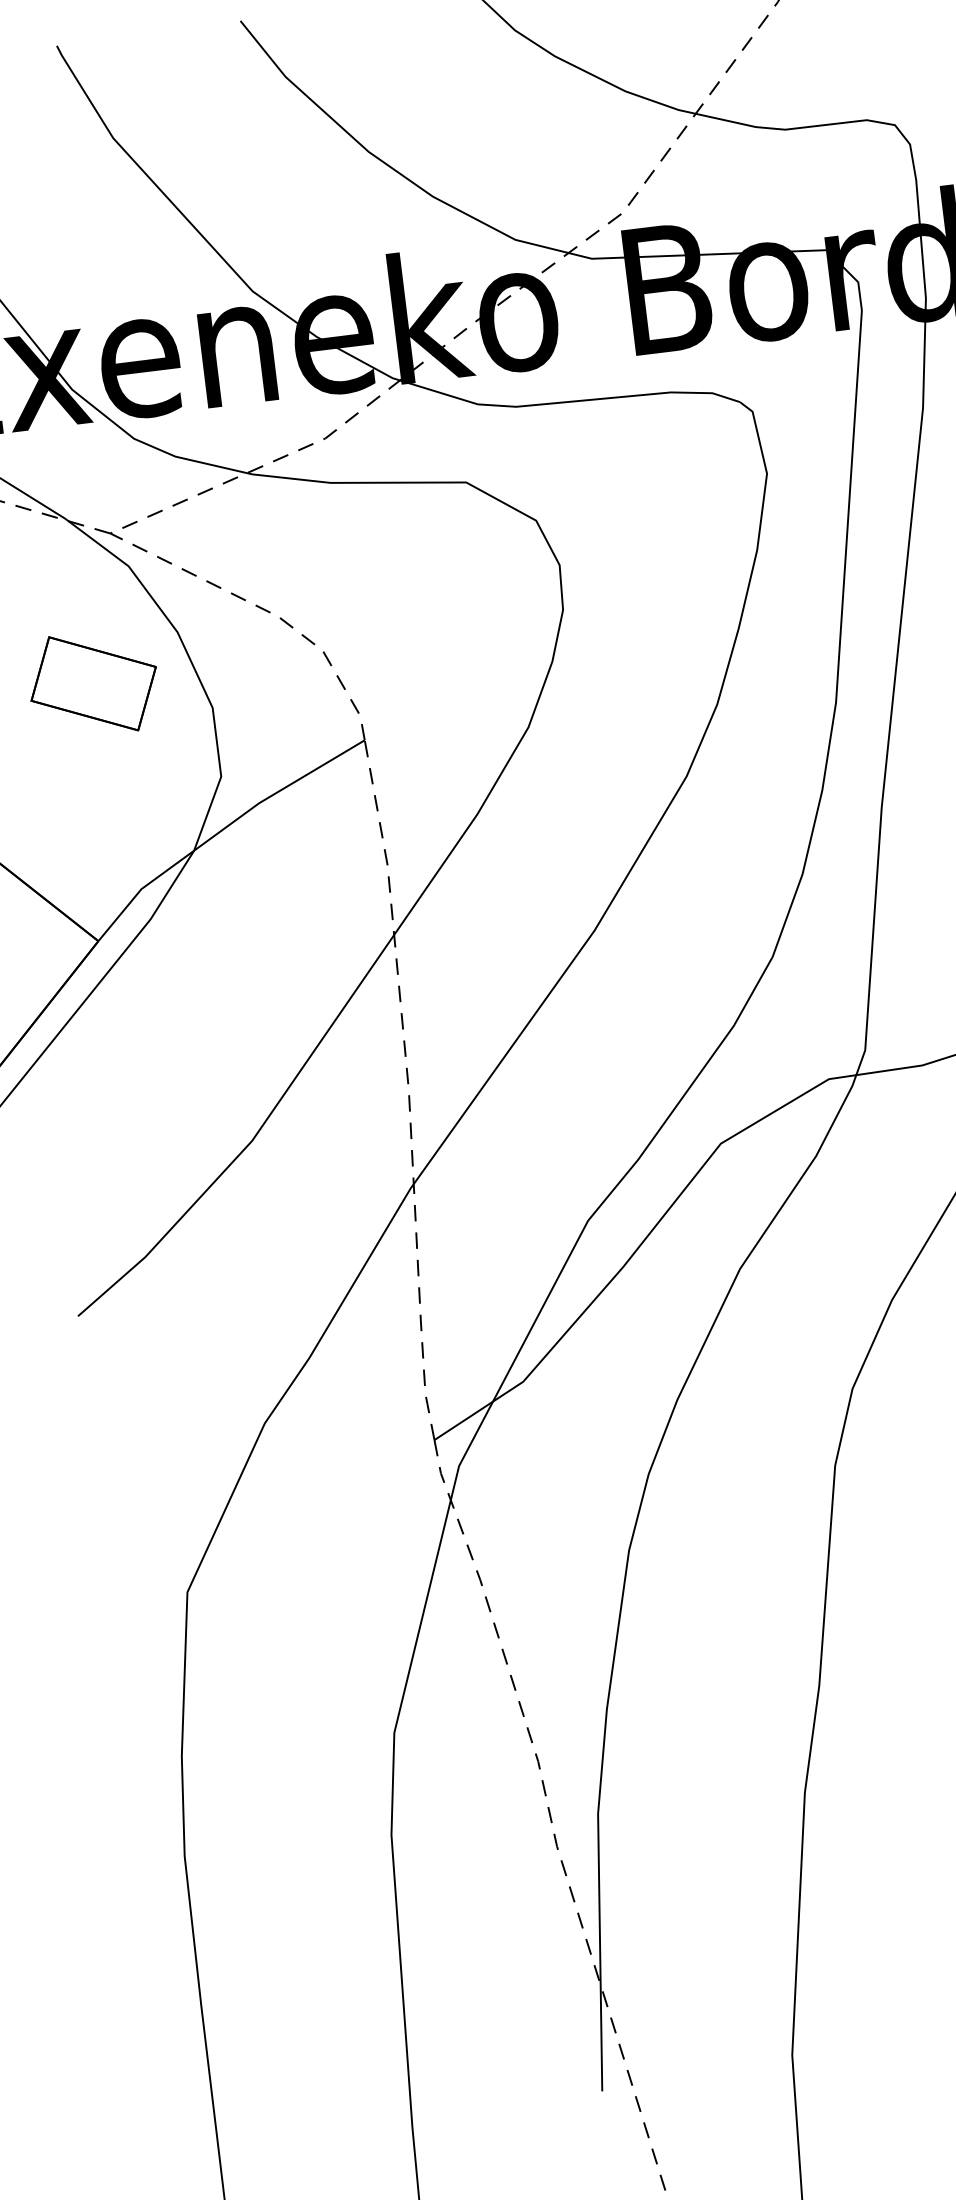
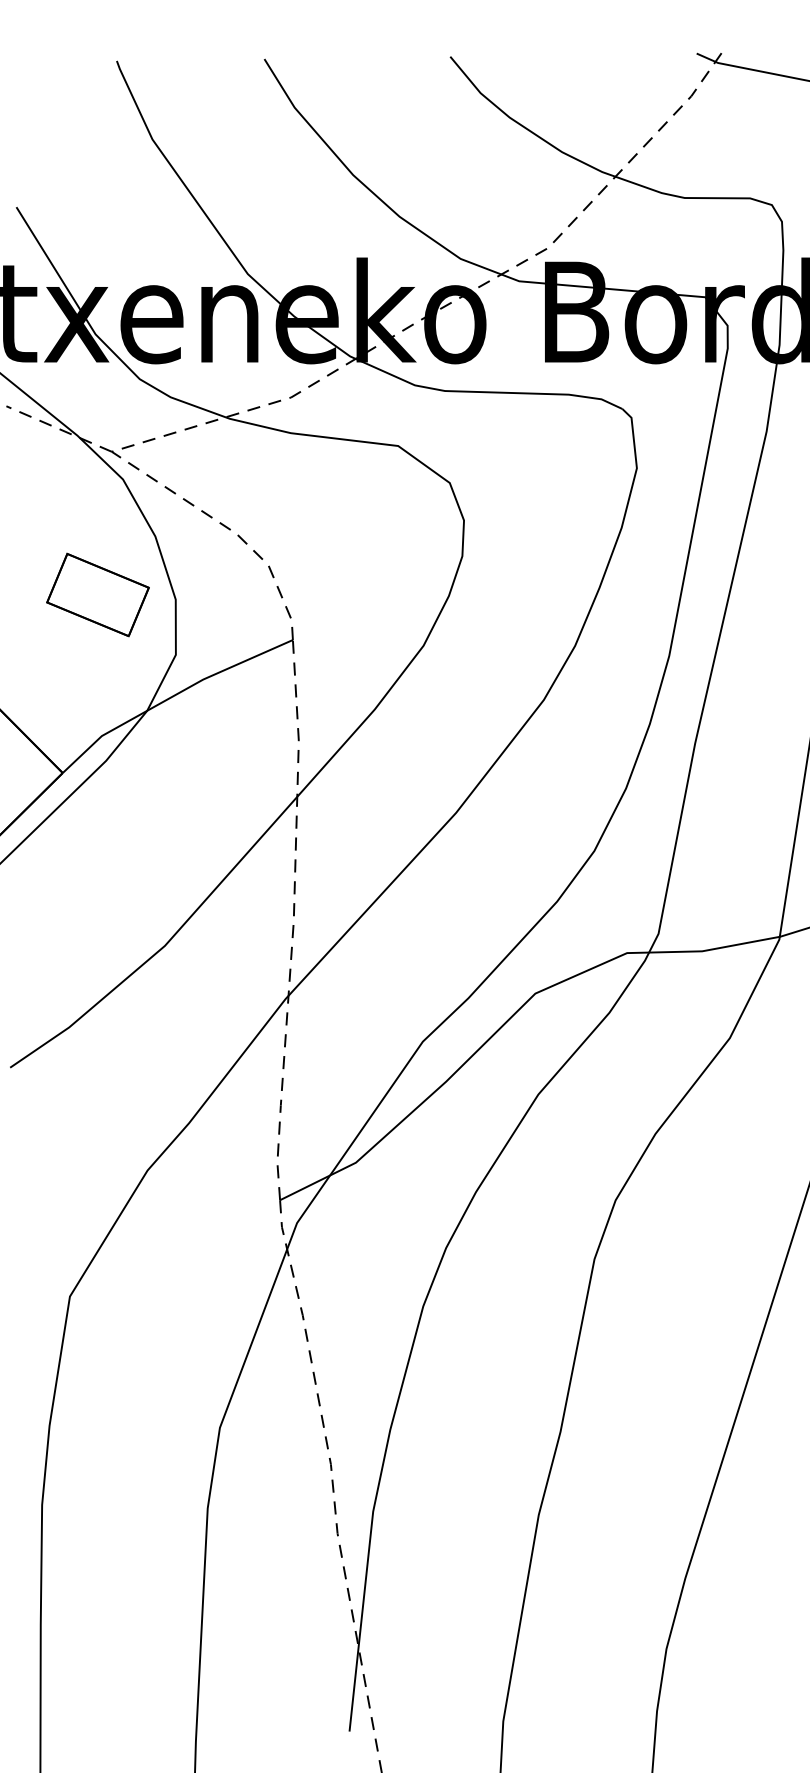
part: (92, 683) -> (97, 594), moved

